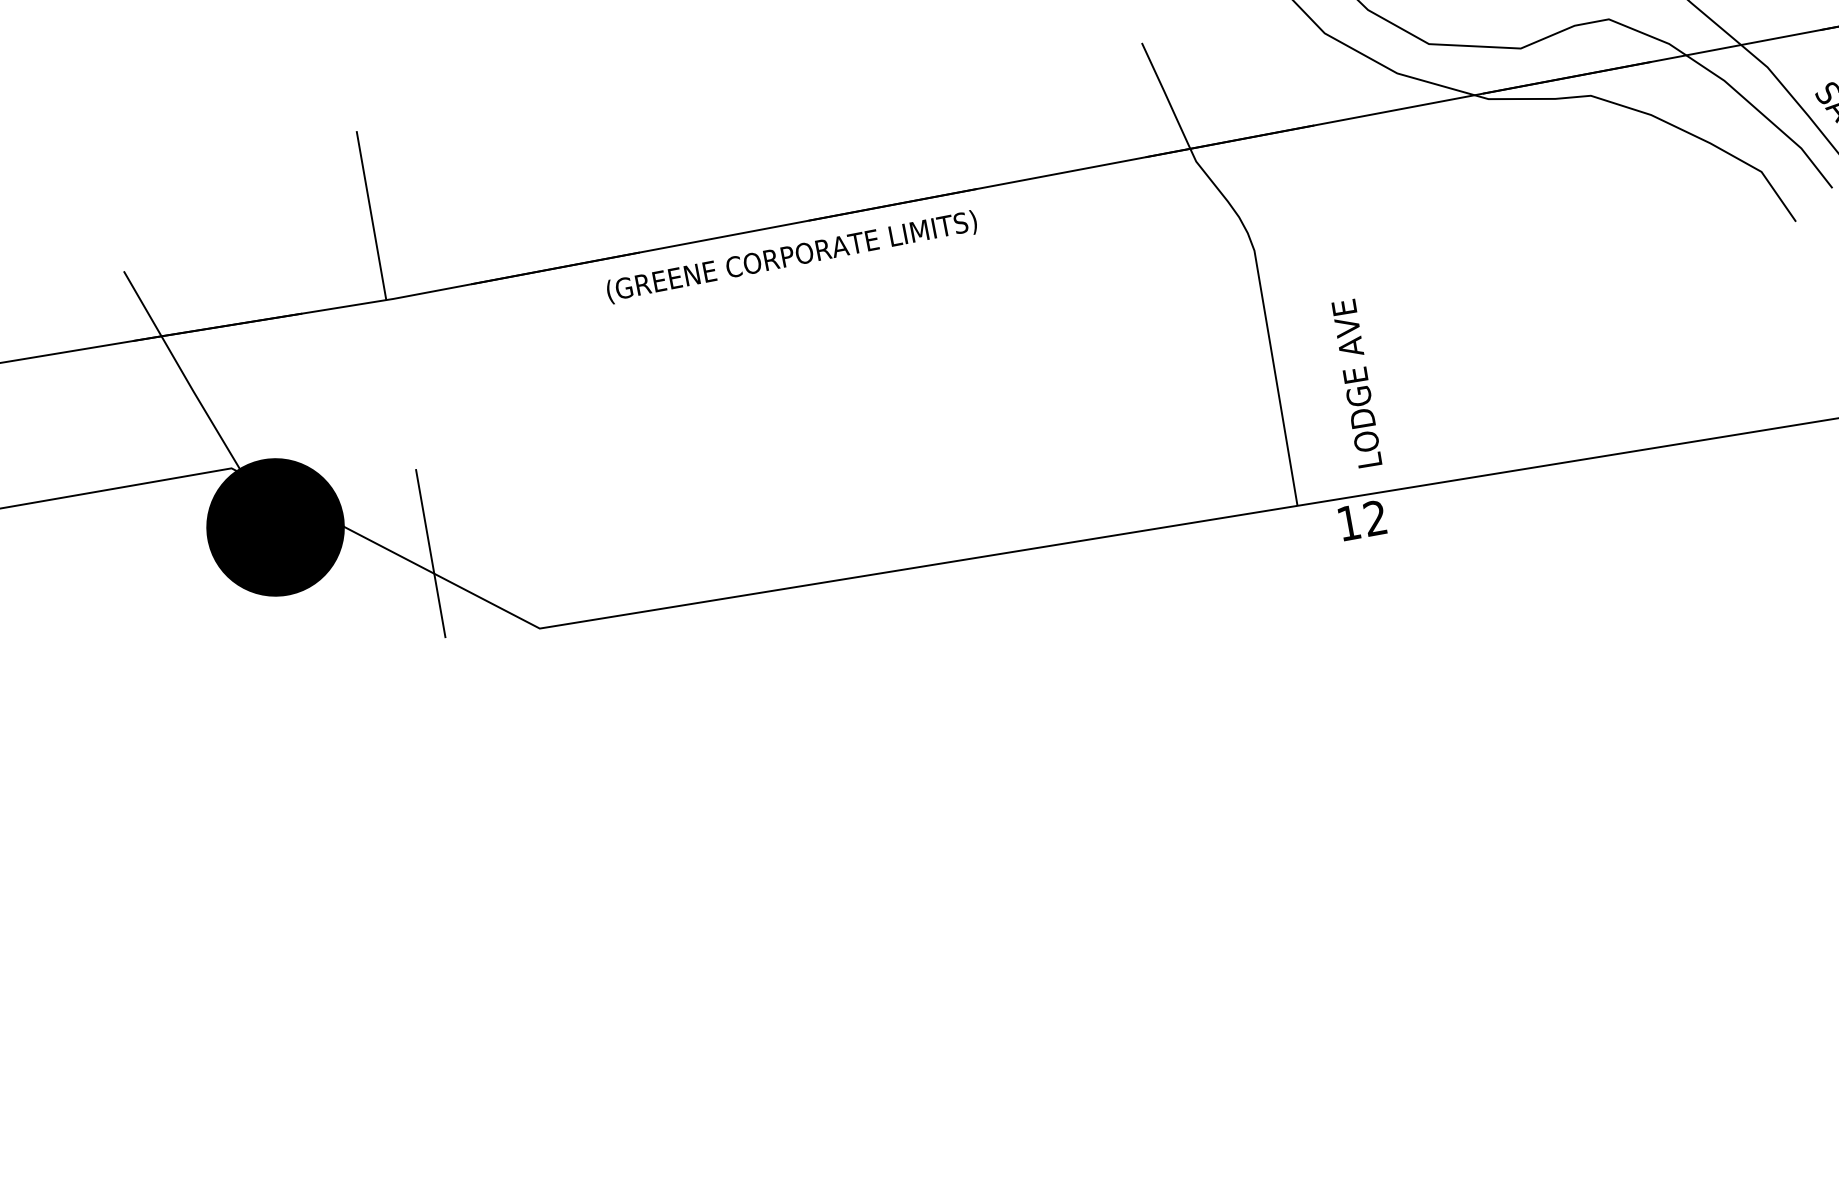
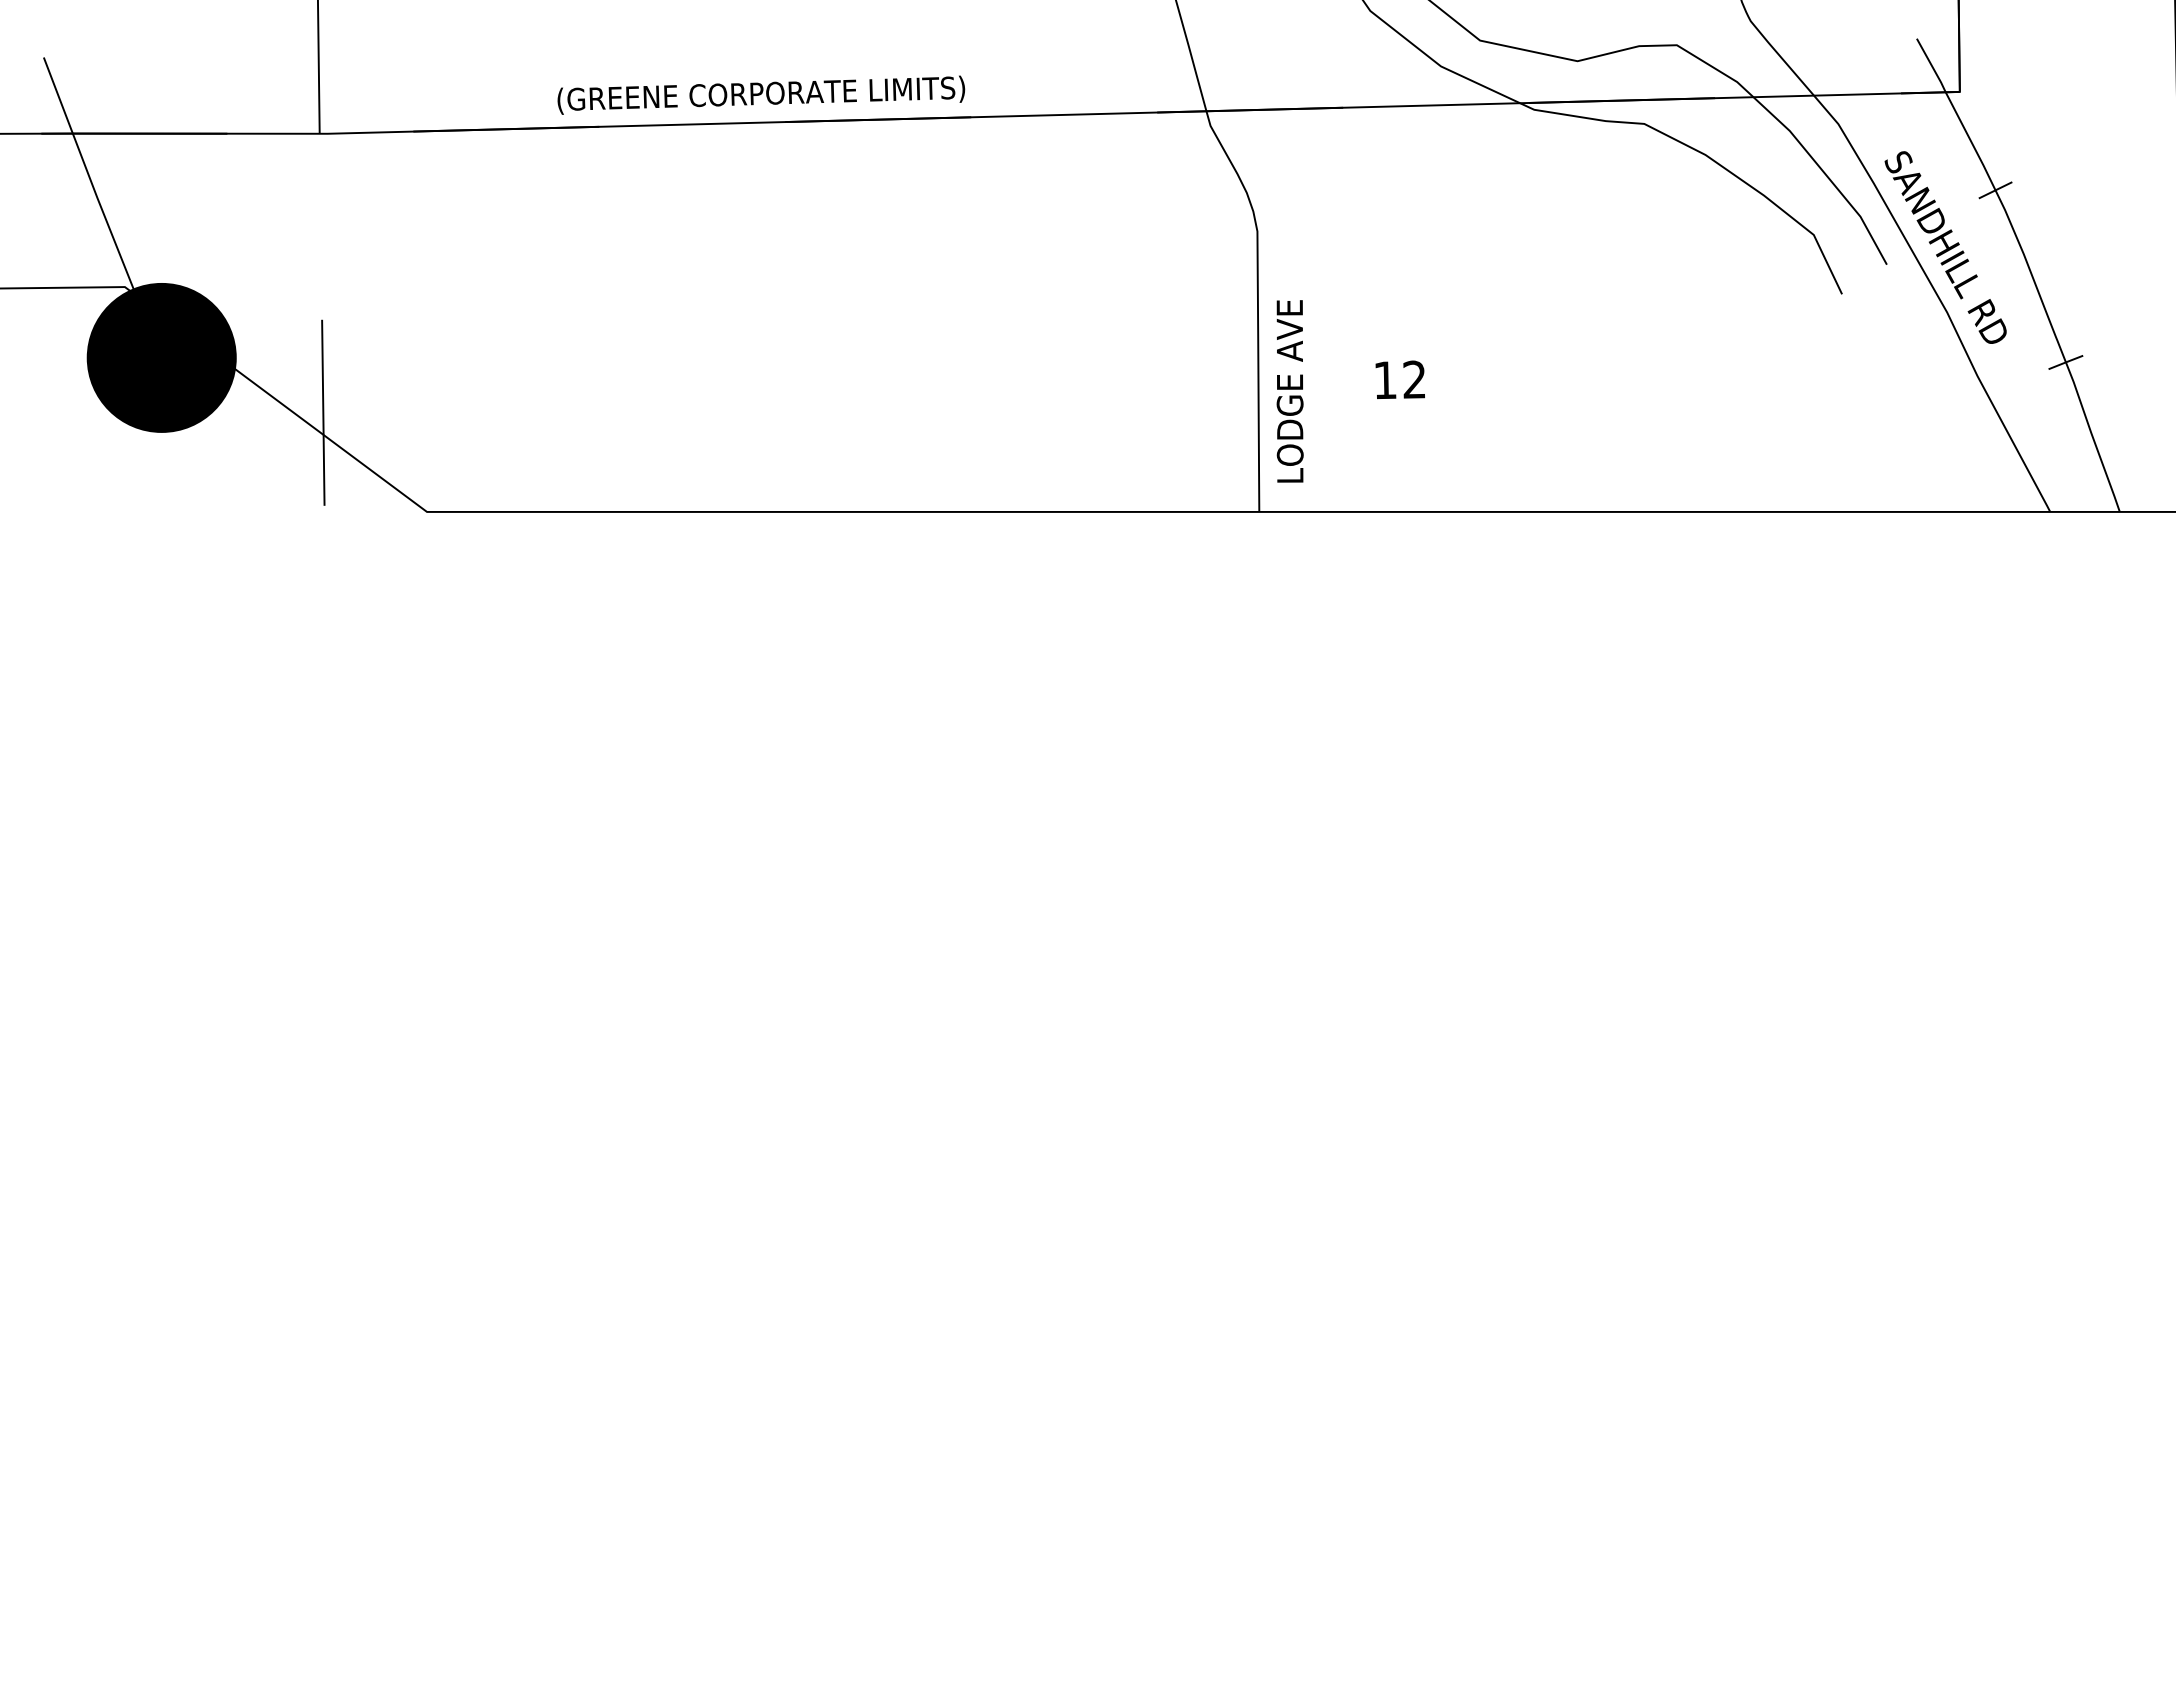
text: (792, 256) -> (761, 94), moved
text: (1356, 383) -> (1289, 391), moved
text: (1361, 520) -> (1399, 379), moved

